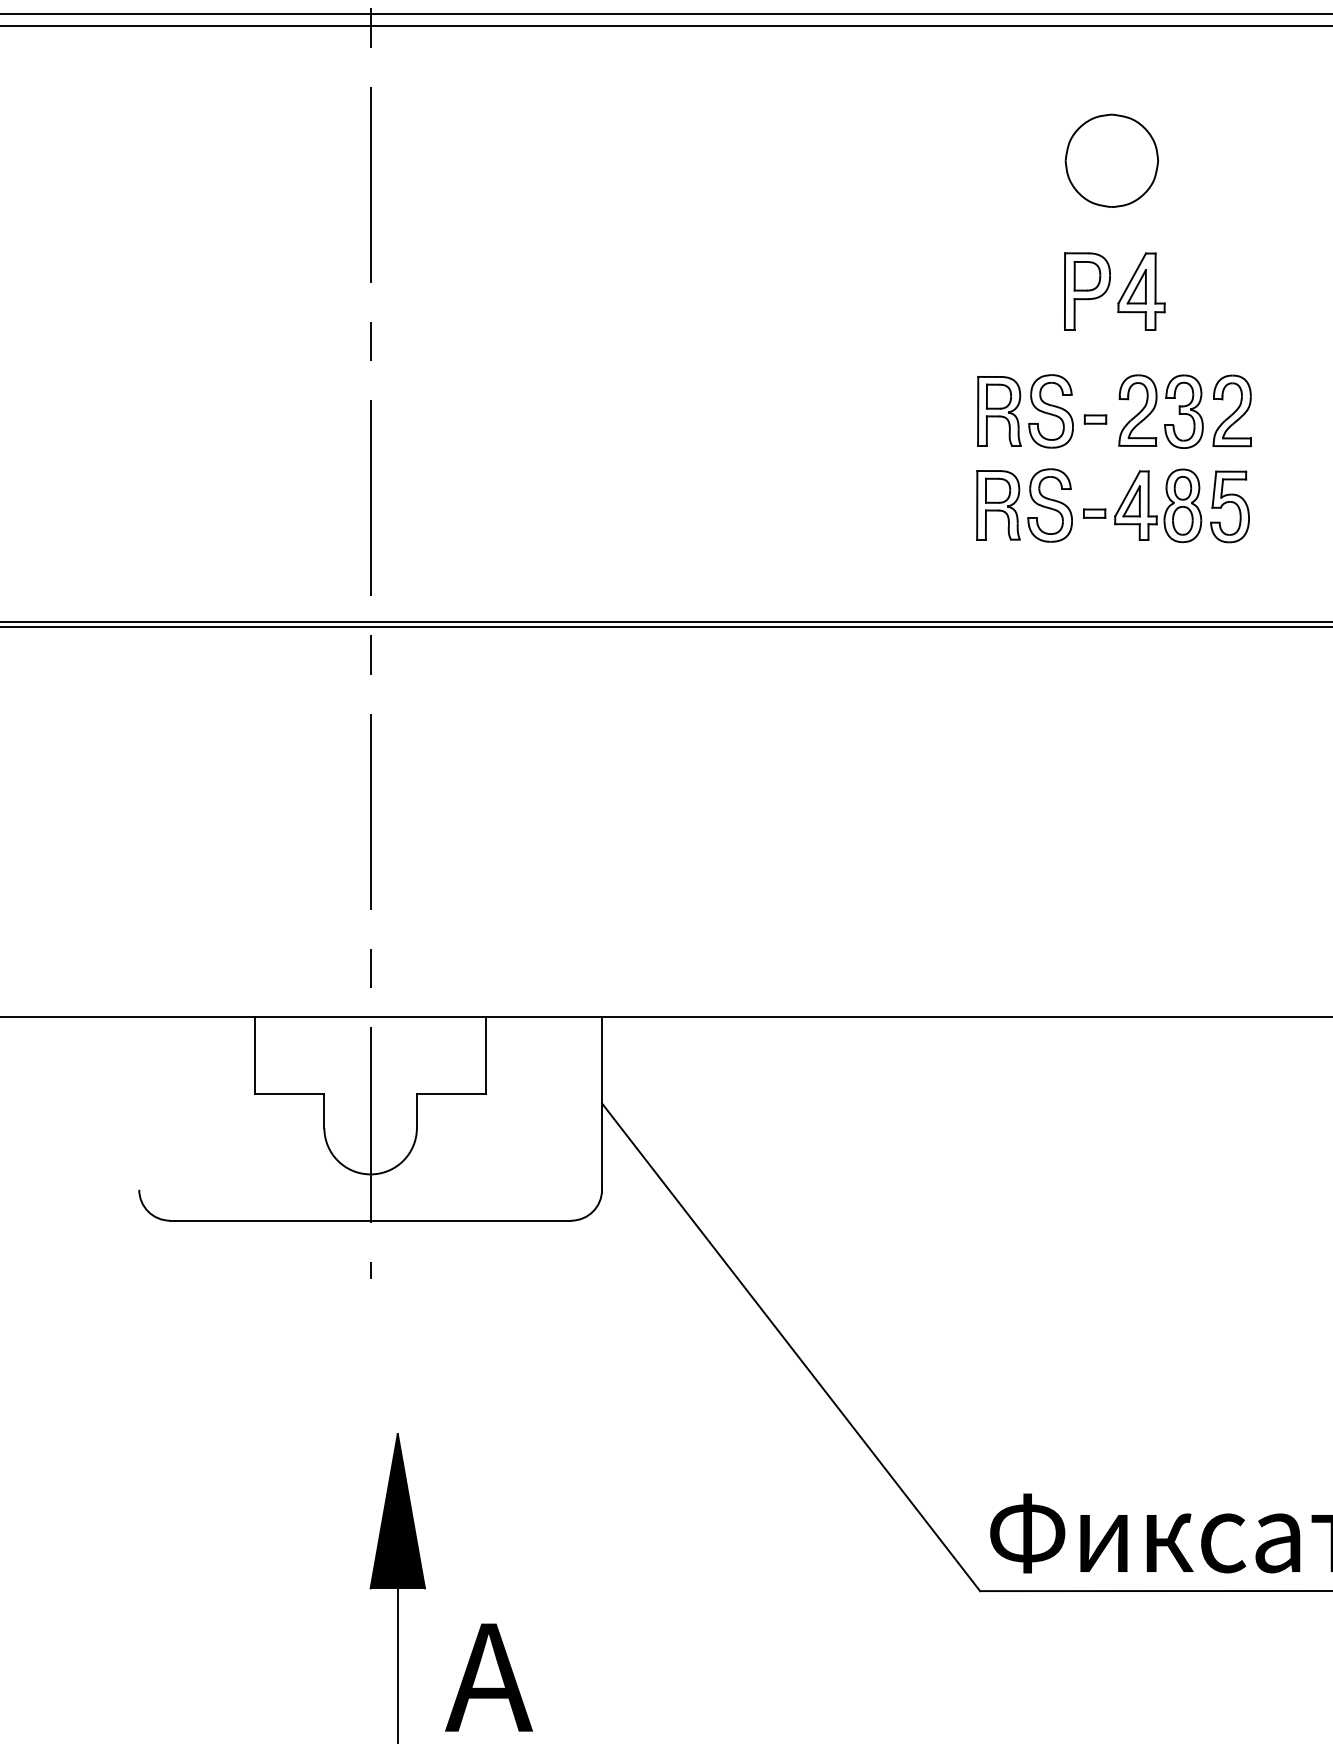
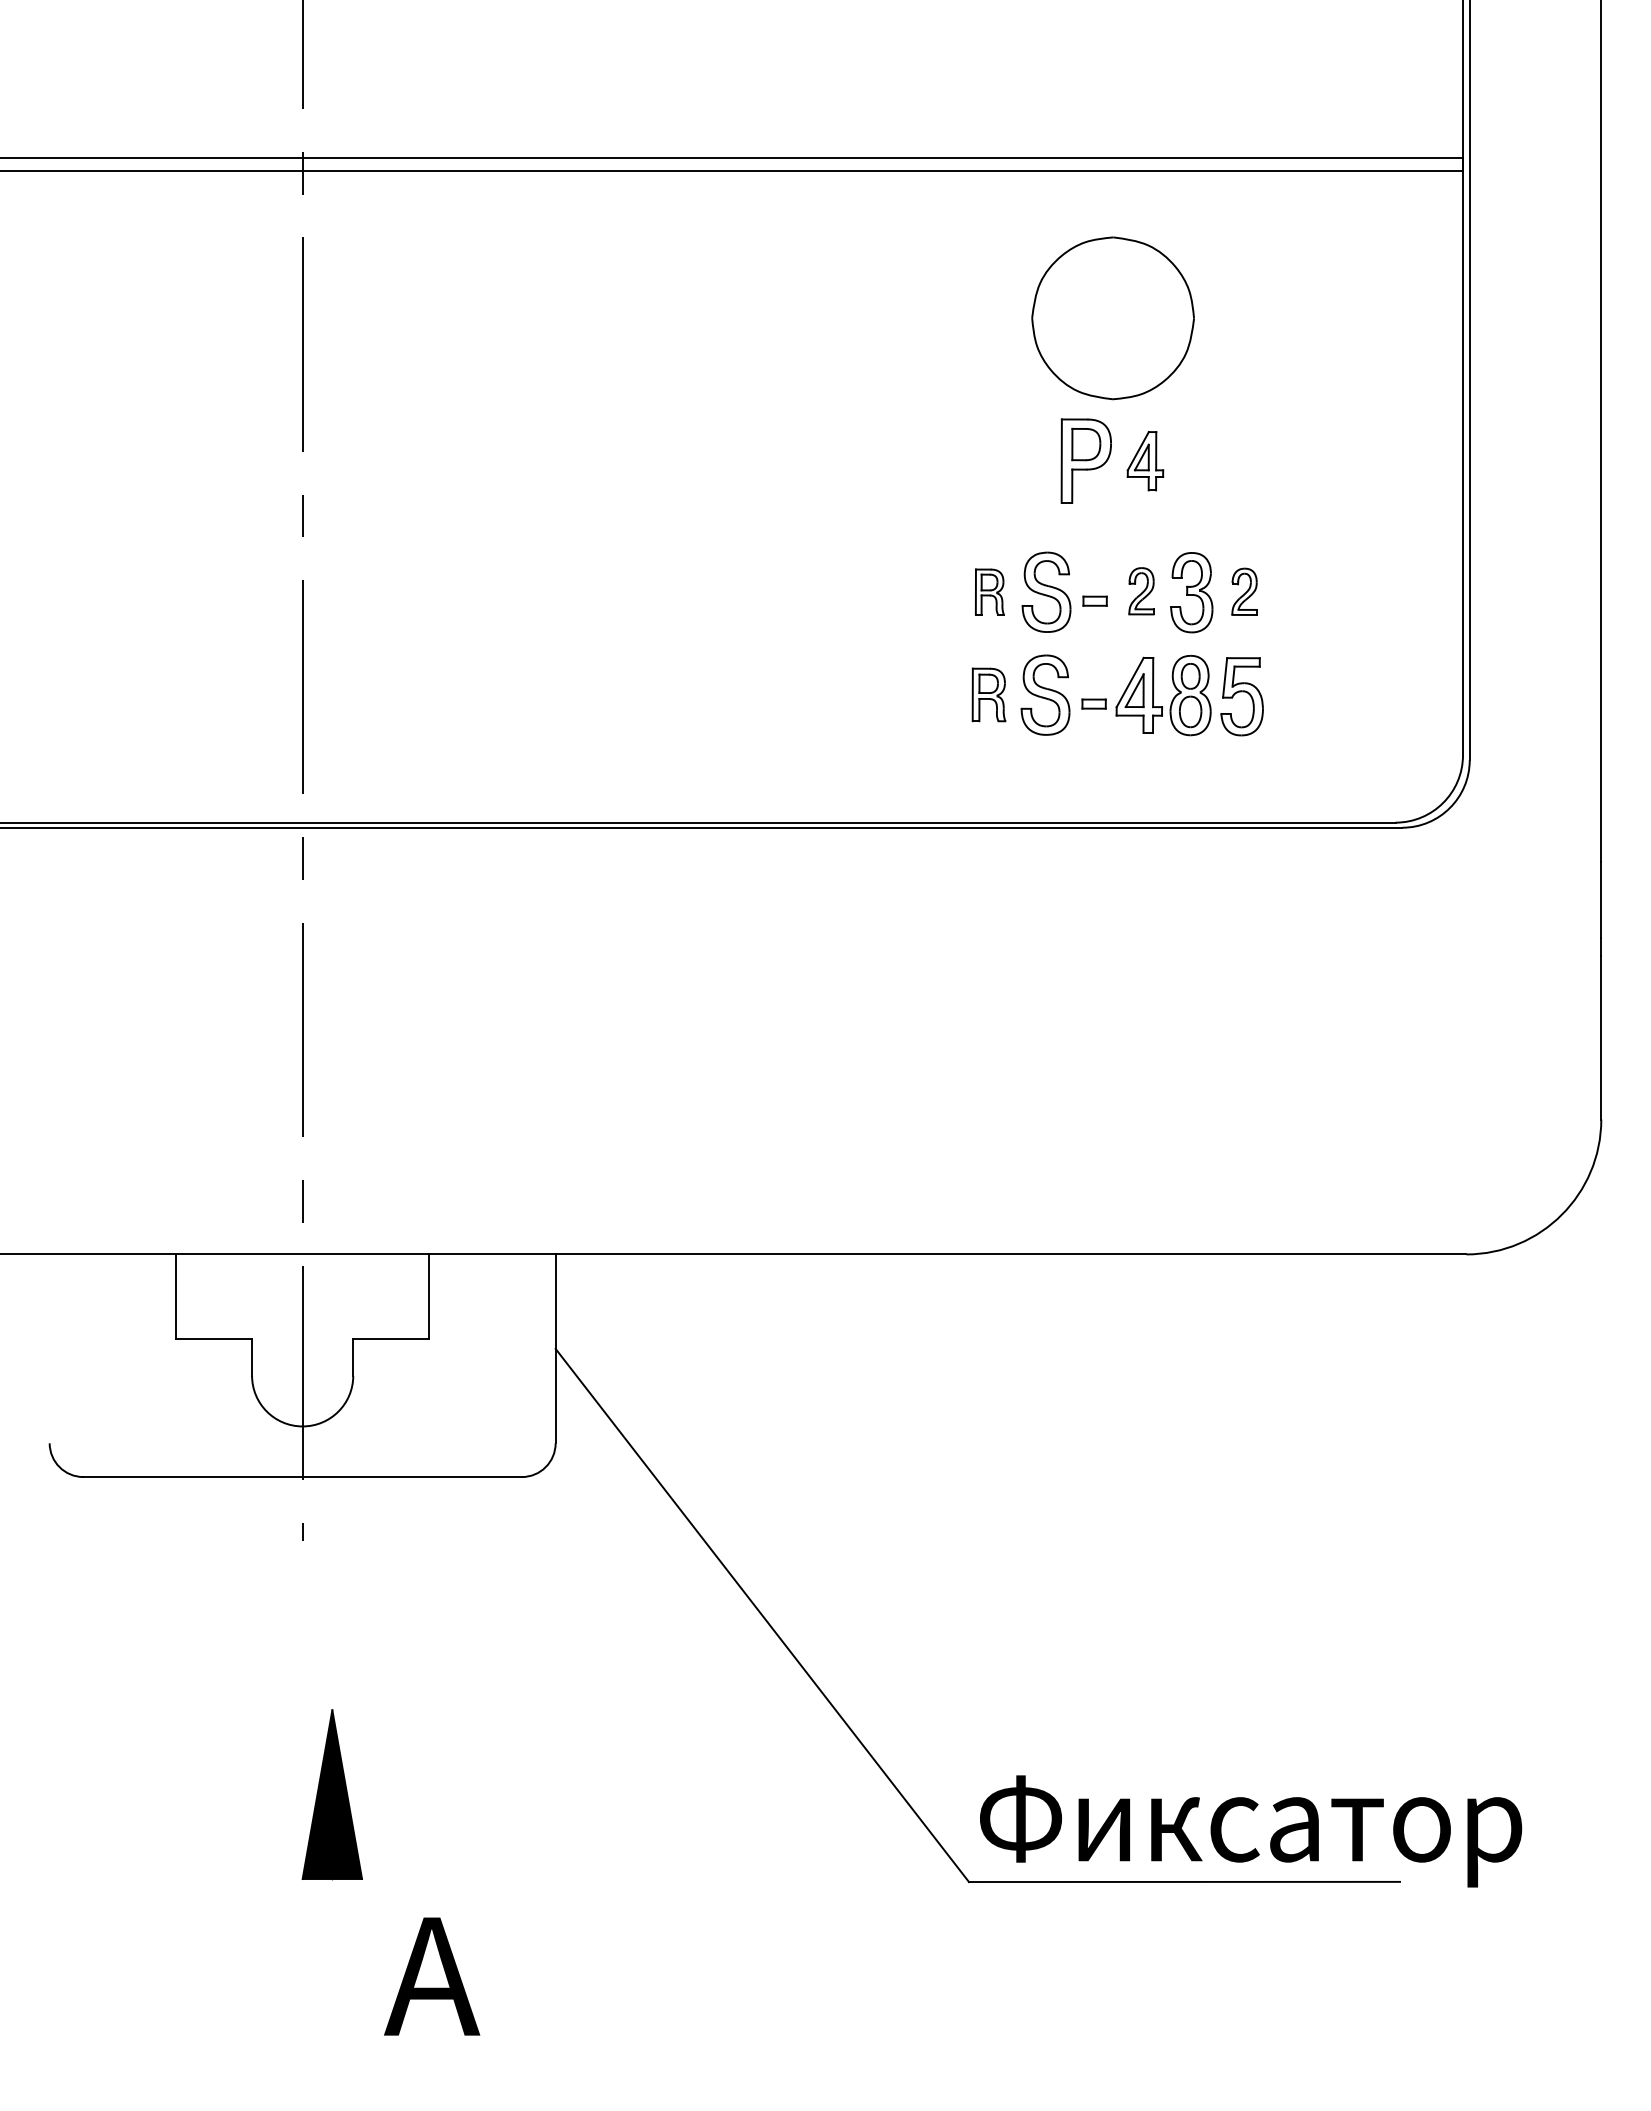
part: (1111, 160) -> (1112, 318), size x1.6
part: (1141, 290) -> (1145, 460), size x0.7
part: (1137, 409) -> (1141, 590), size x0.6
part: (998, 410) -> (989, 591), size x0.6
part: (1232, 410) -> (1244, 591), size x0.6
part: (997, 504) -> (988, 694), size x0.7
line: (397, 1665) -> (332, 1963), removed

